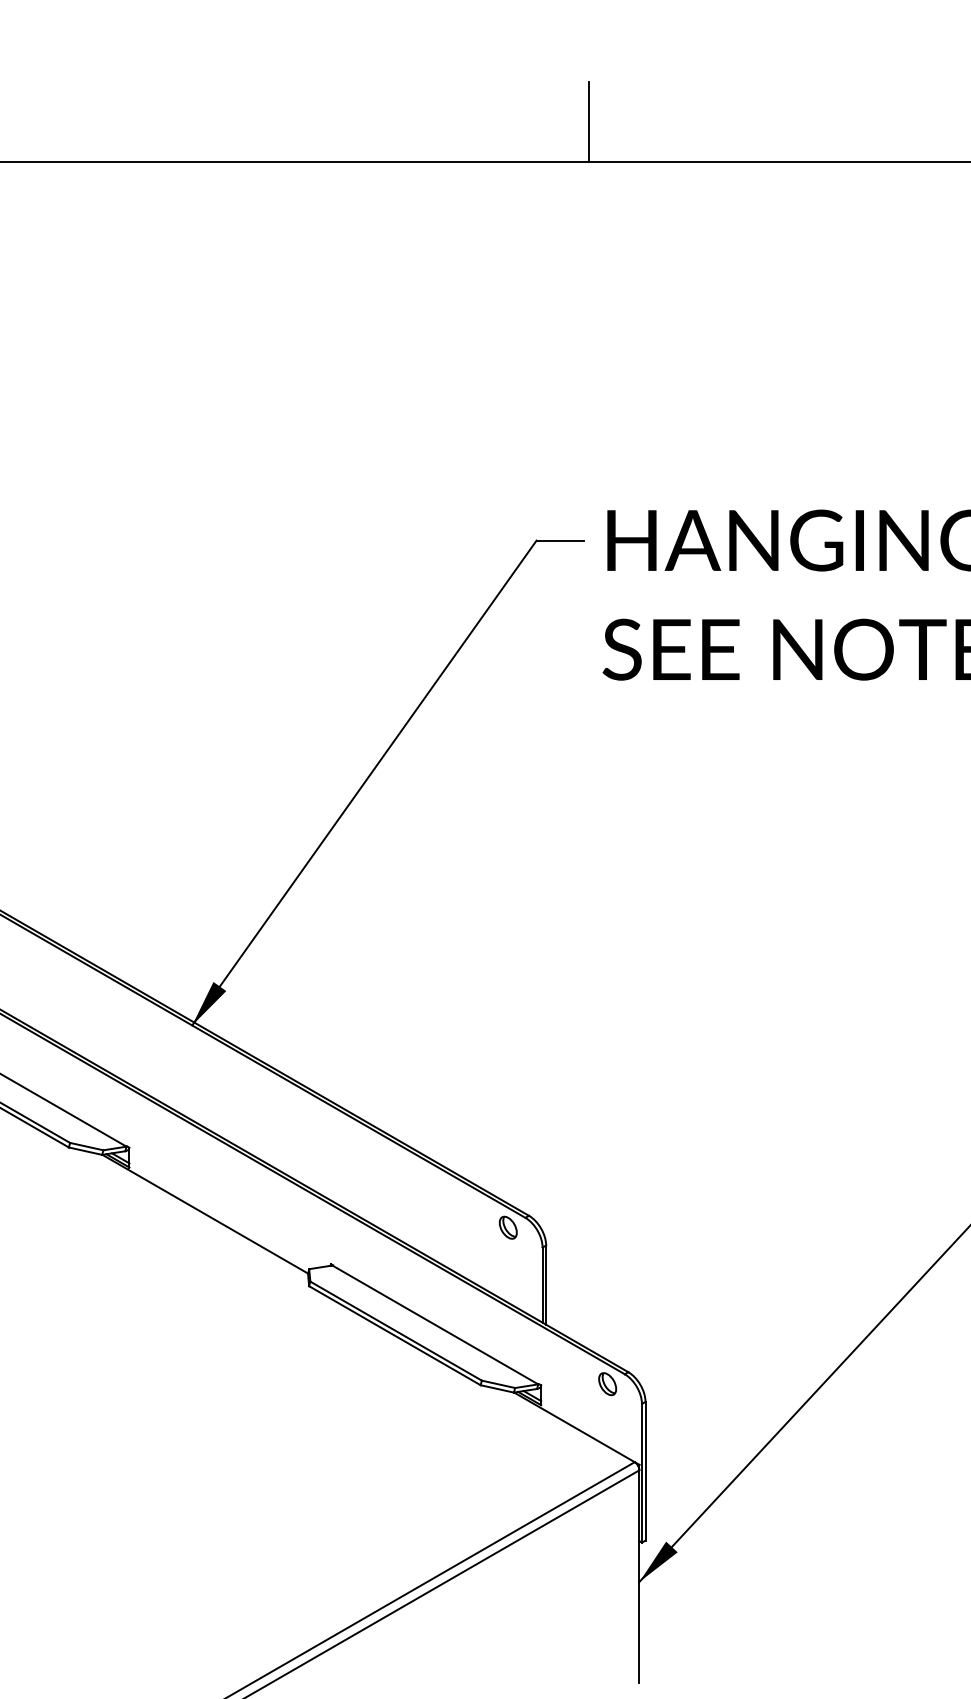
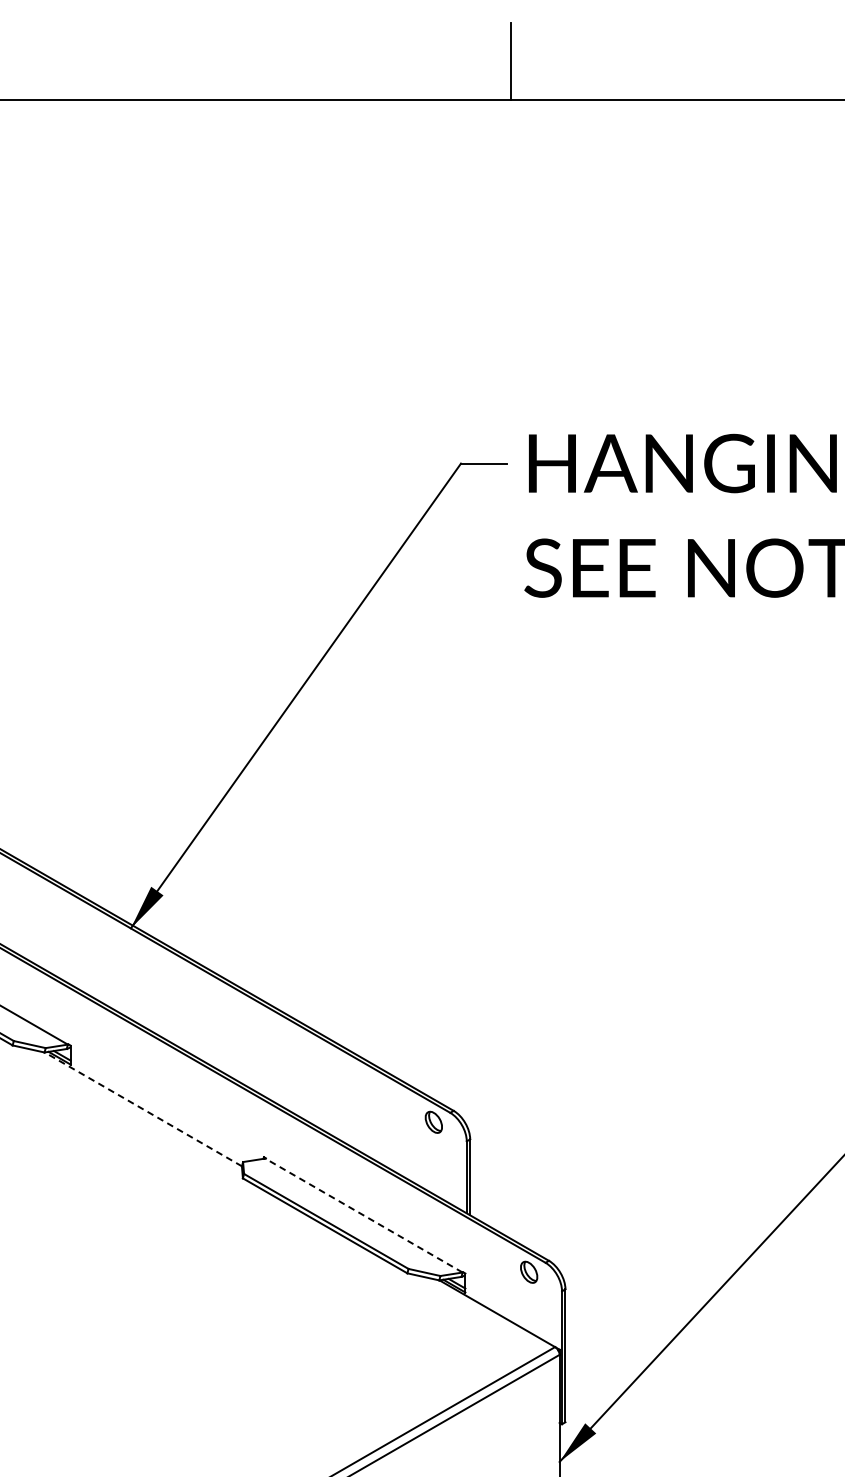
line: (205, 1214) -> (143, 1109), solid -> dashed
line: (435, 1324) -> (364, 1215), solid -> dashed

